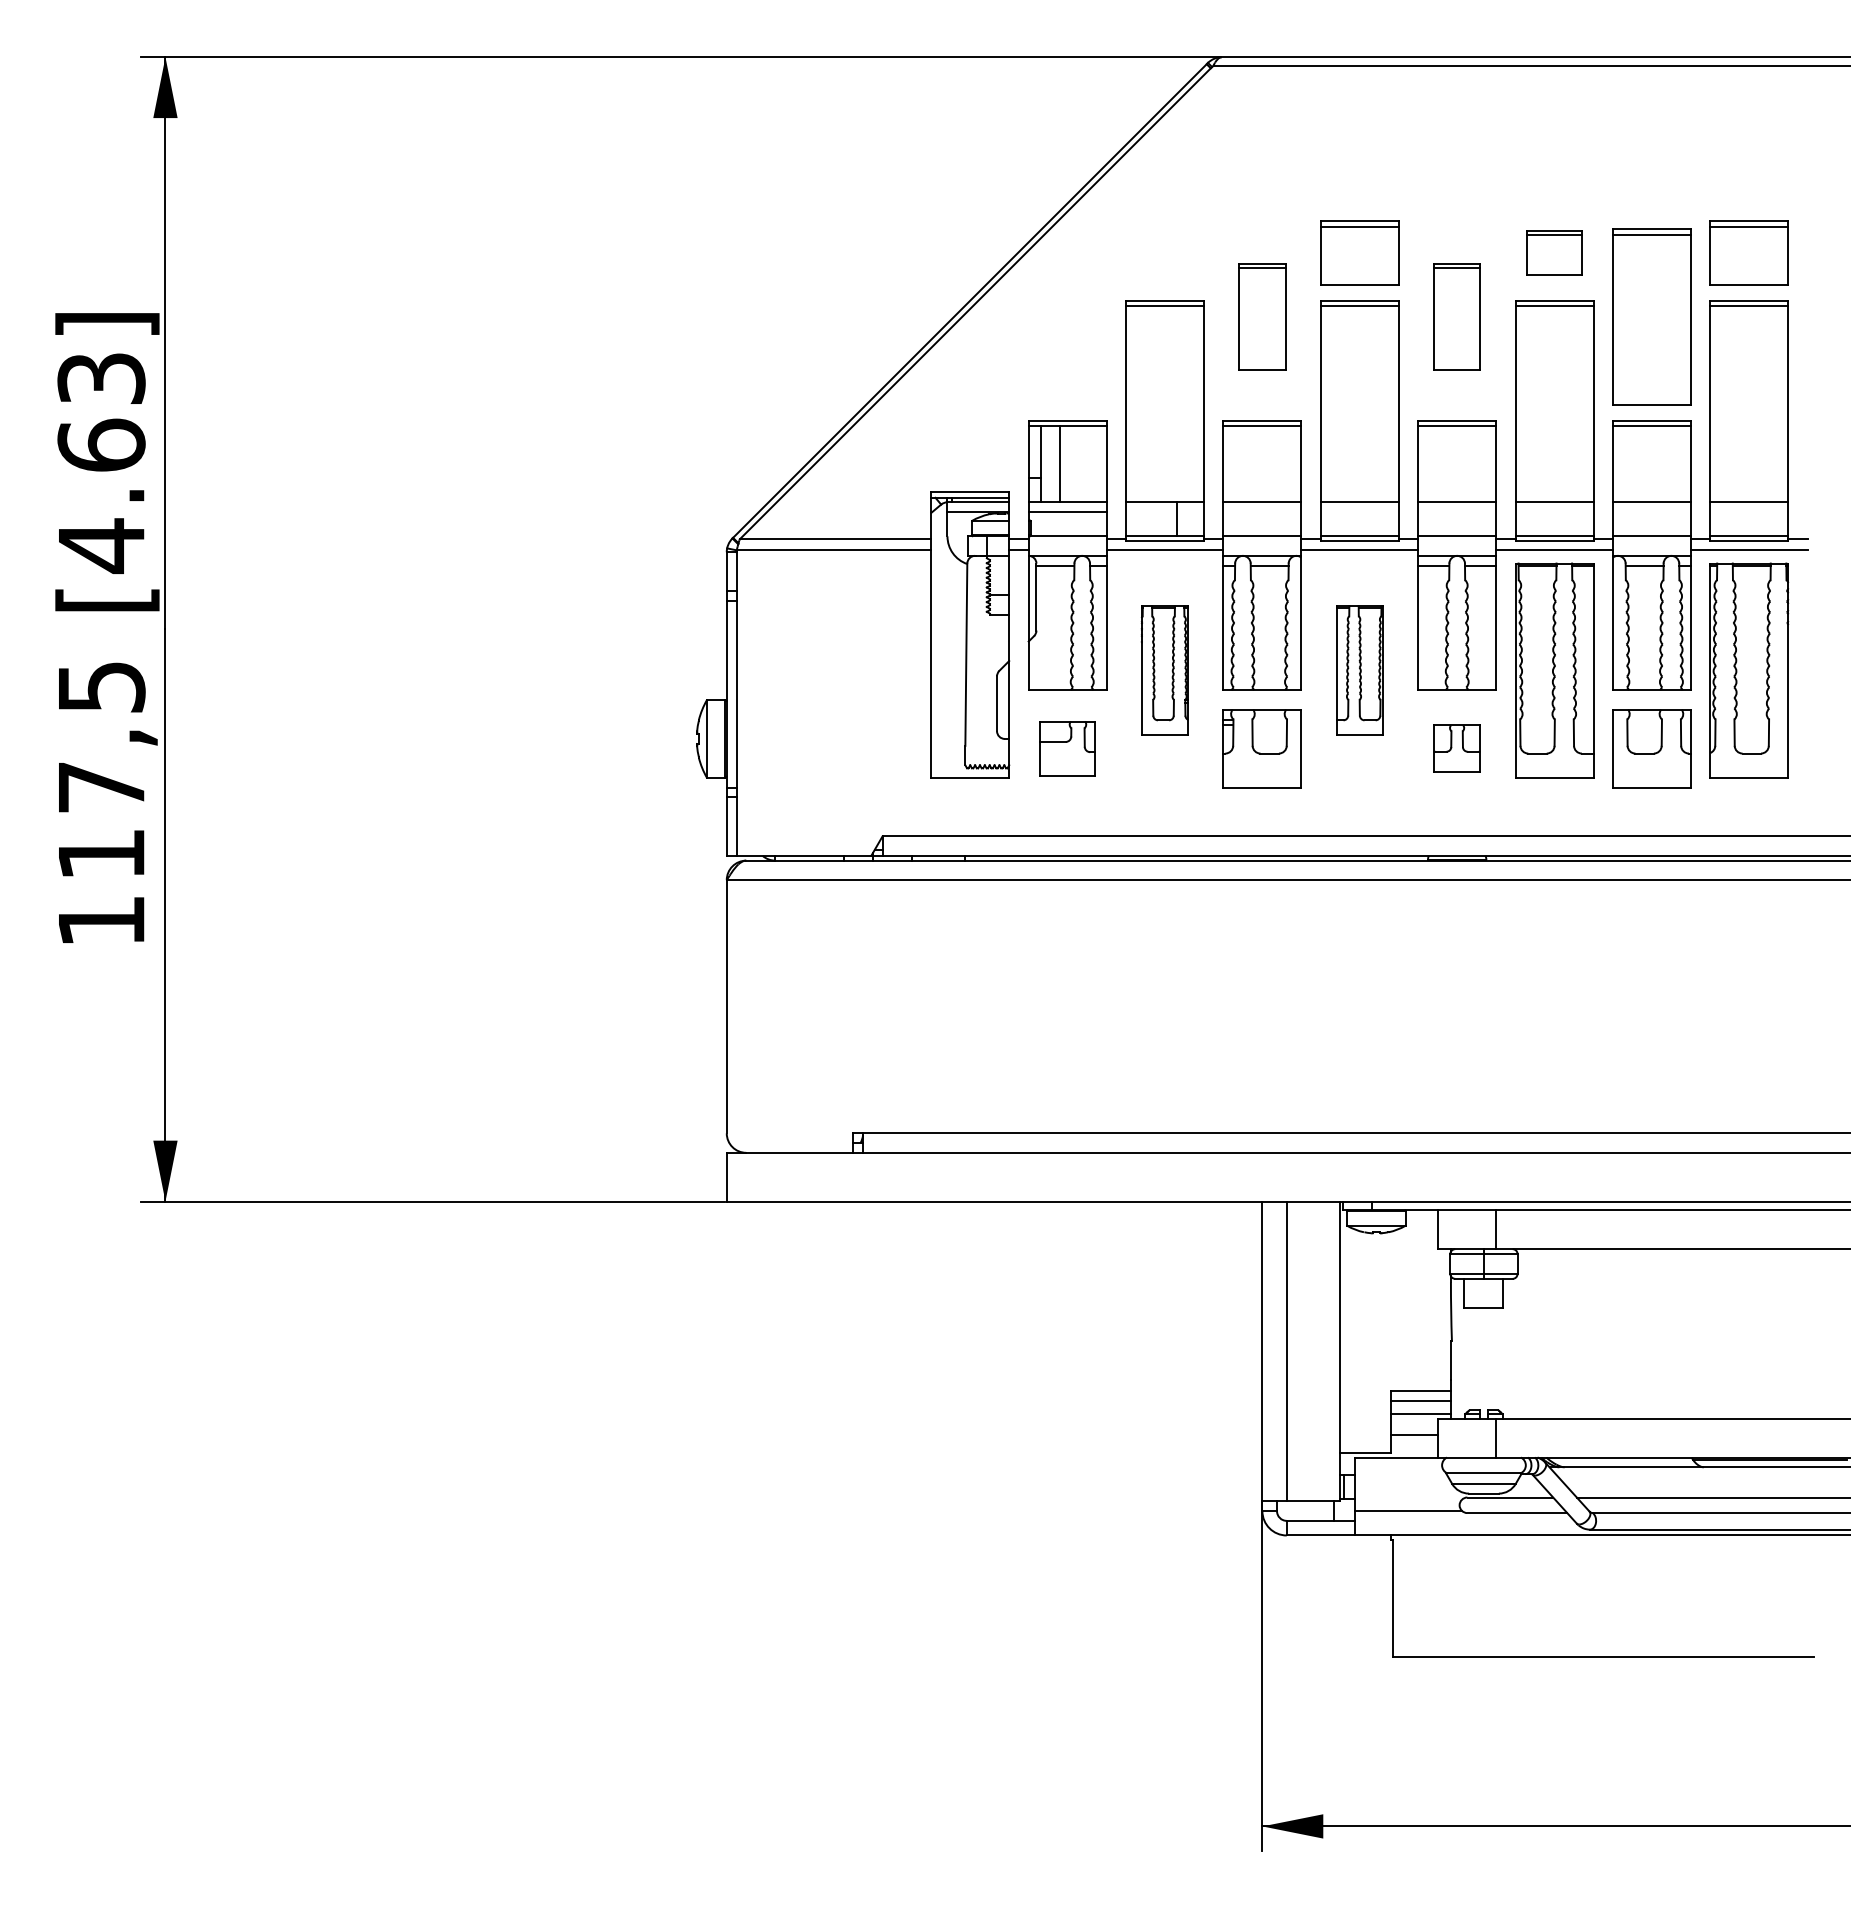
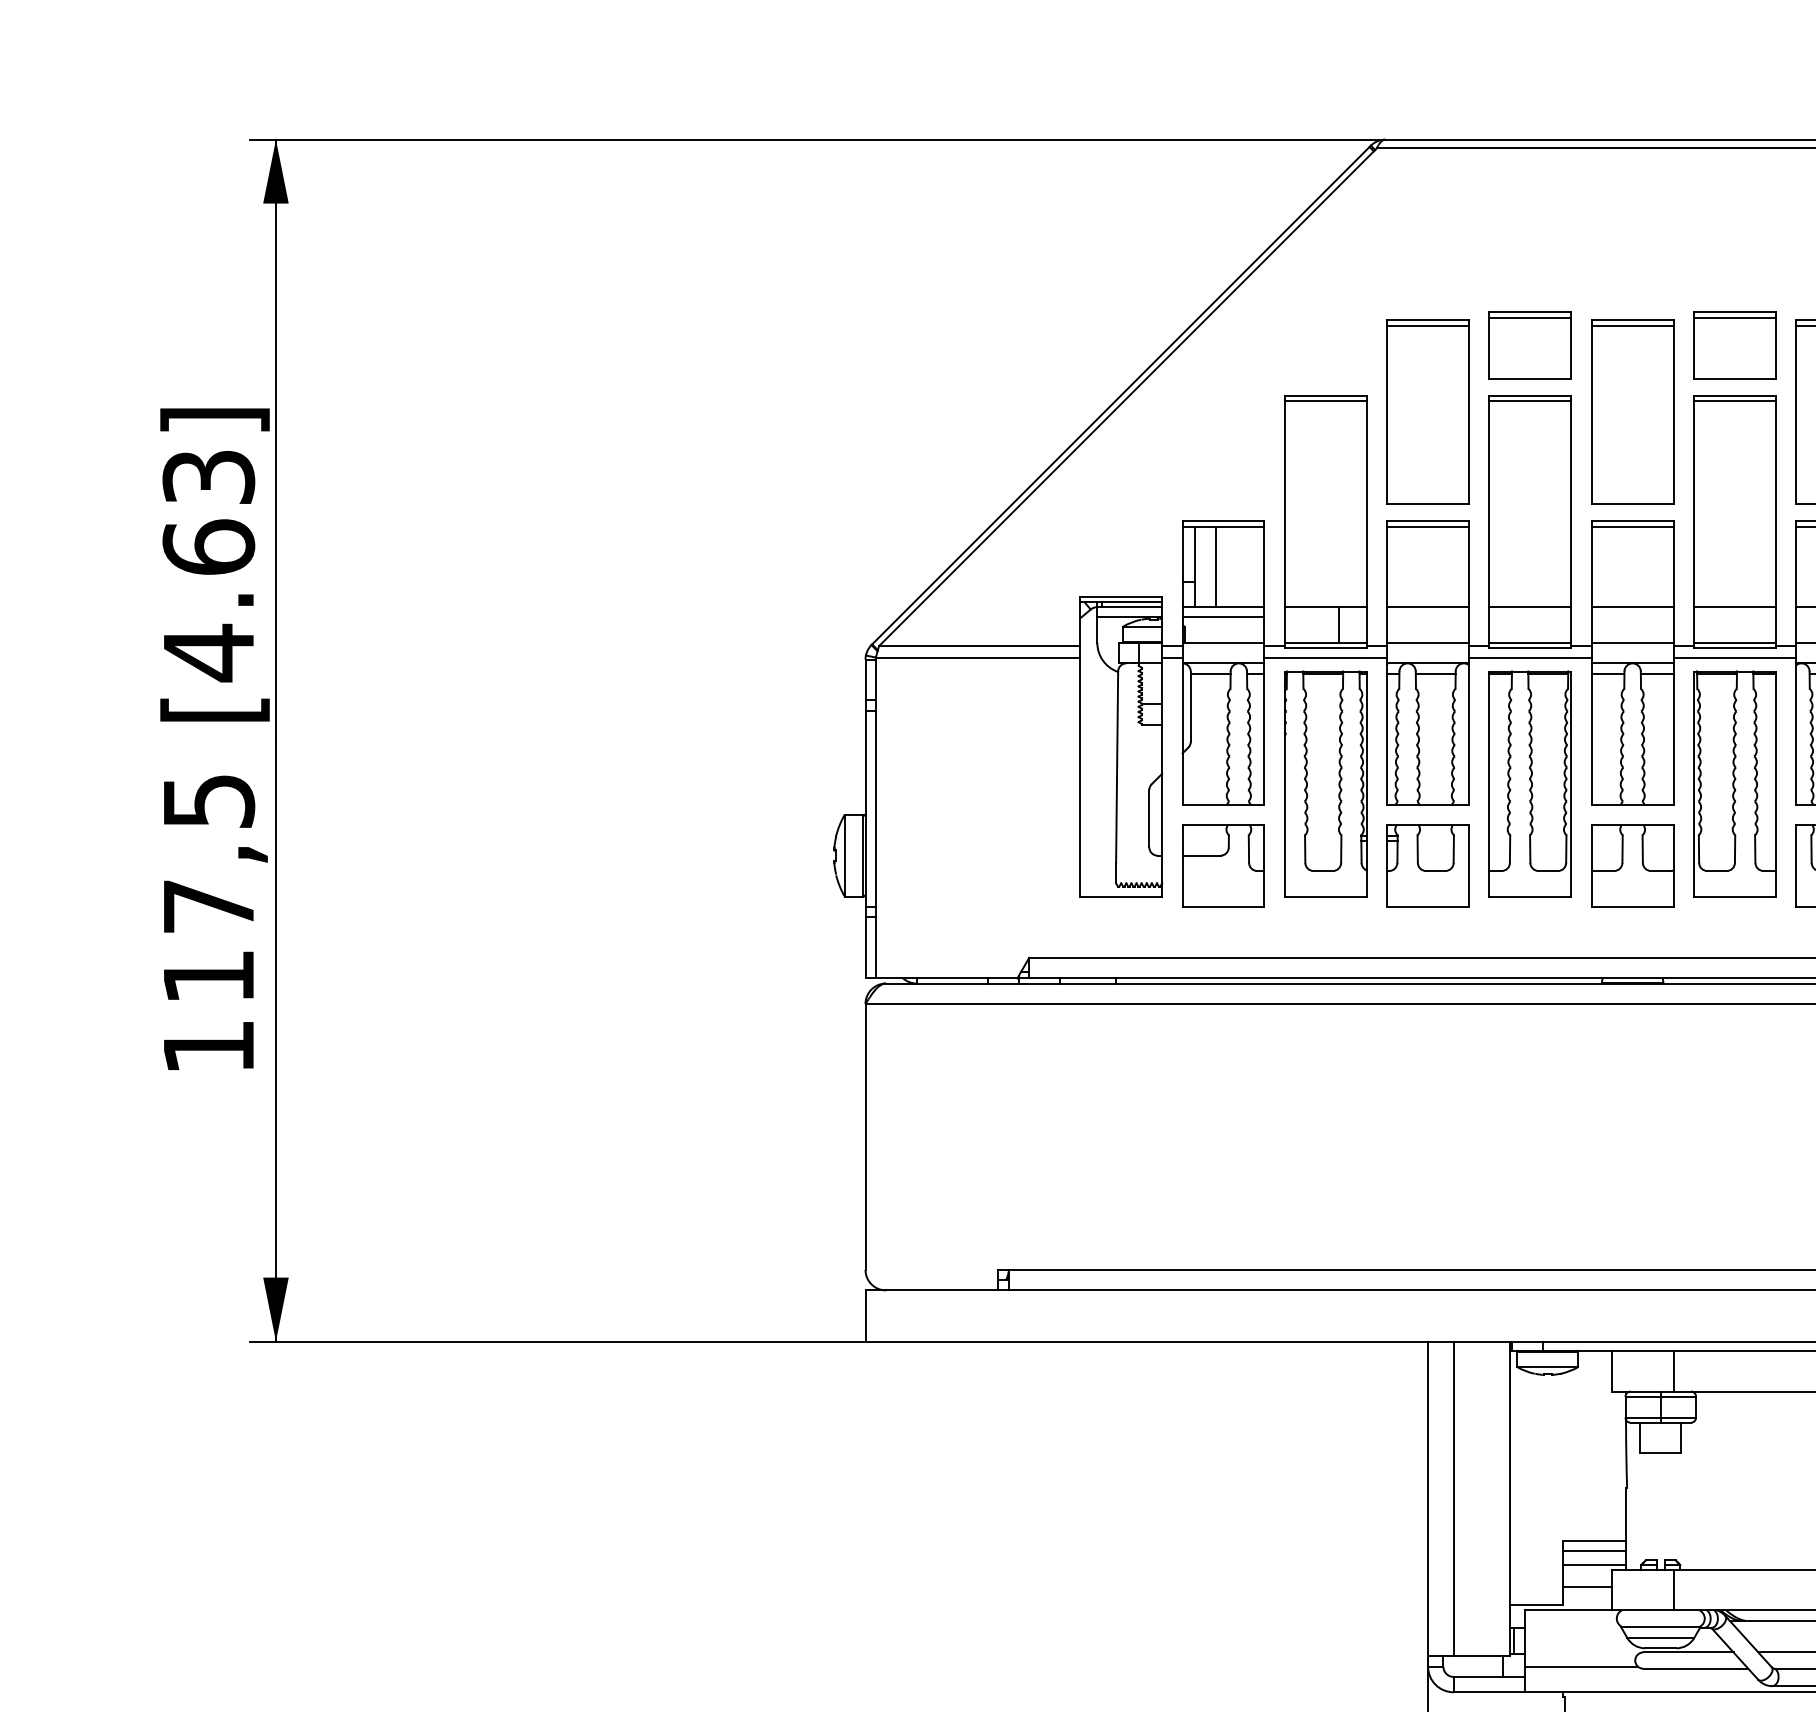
part: (1554, 252) -> (1734, 344), size x1.43
part: (1261, 316) -> (1427, 411), size x1.67
part: (1456, 316) -> (1631, 411), size x1.67
part: (1164, 670) -> (1325, 783), size x1.67
part: (1359, 670) -> (1530, 783), size x1.67
part: (1067, 748) -> (1223, 865), size x1.43
part: (1456, 748) -> (1631, 865), size x1.67

